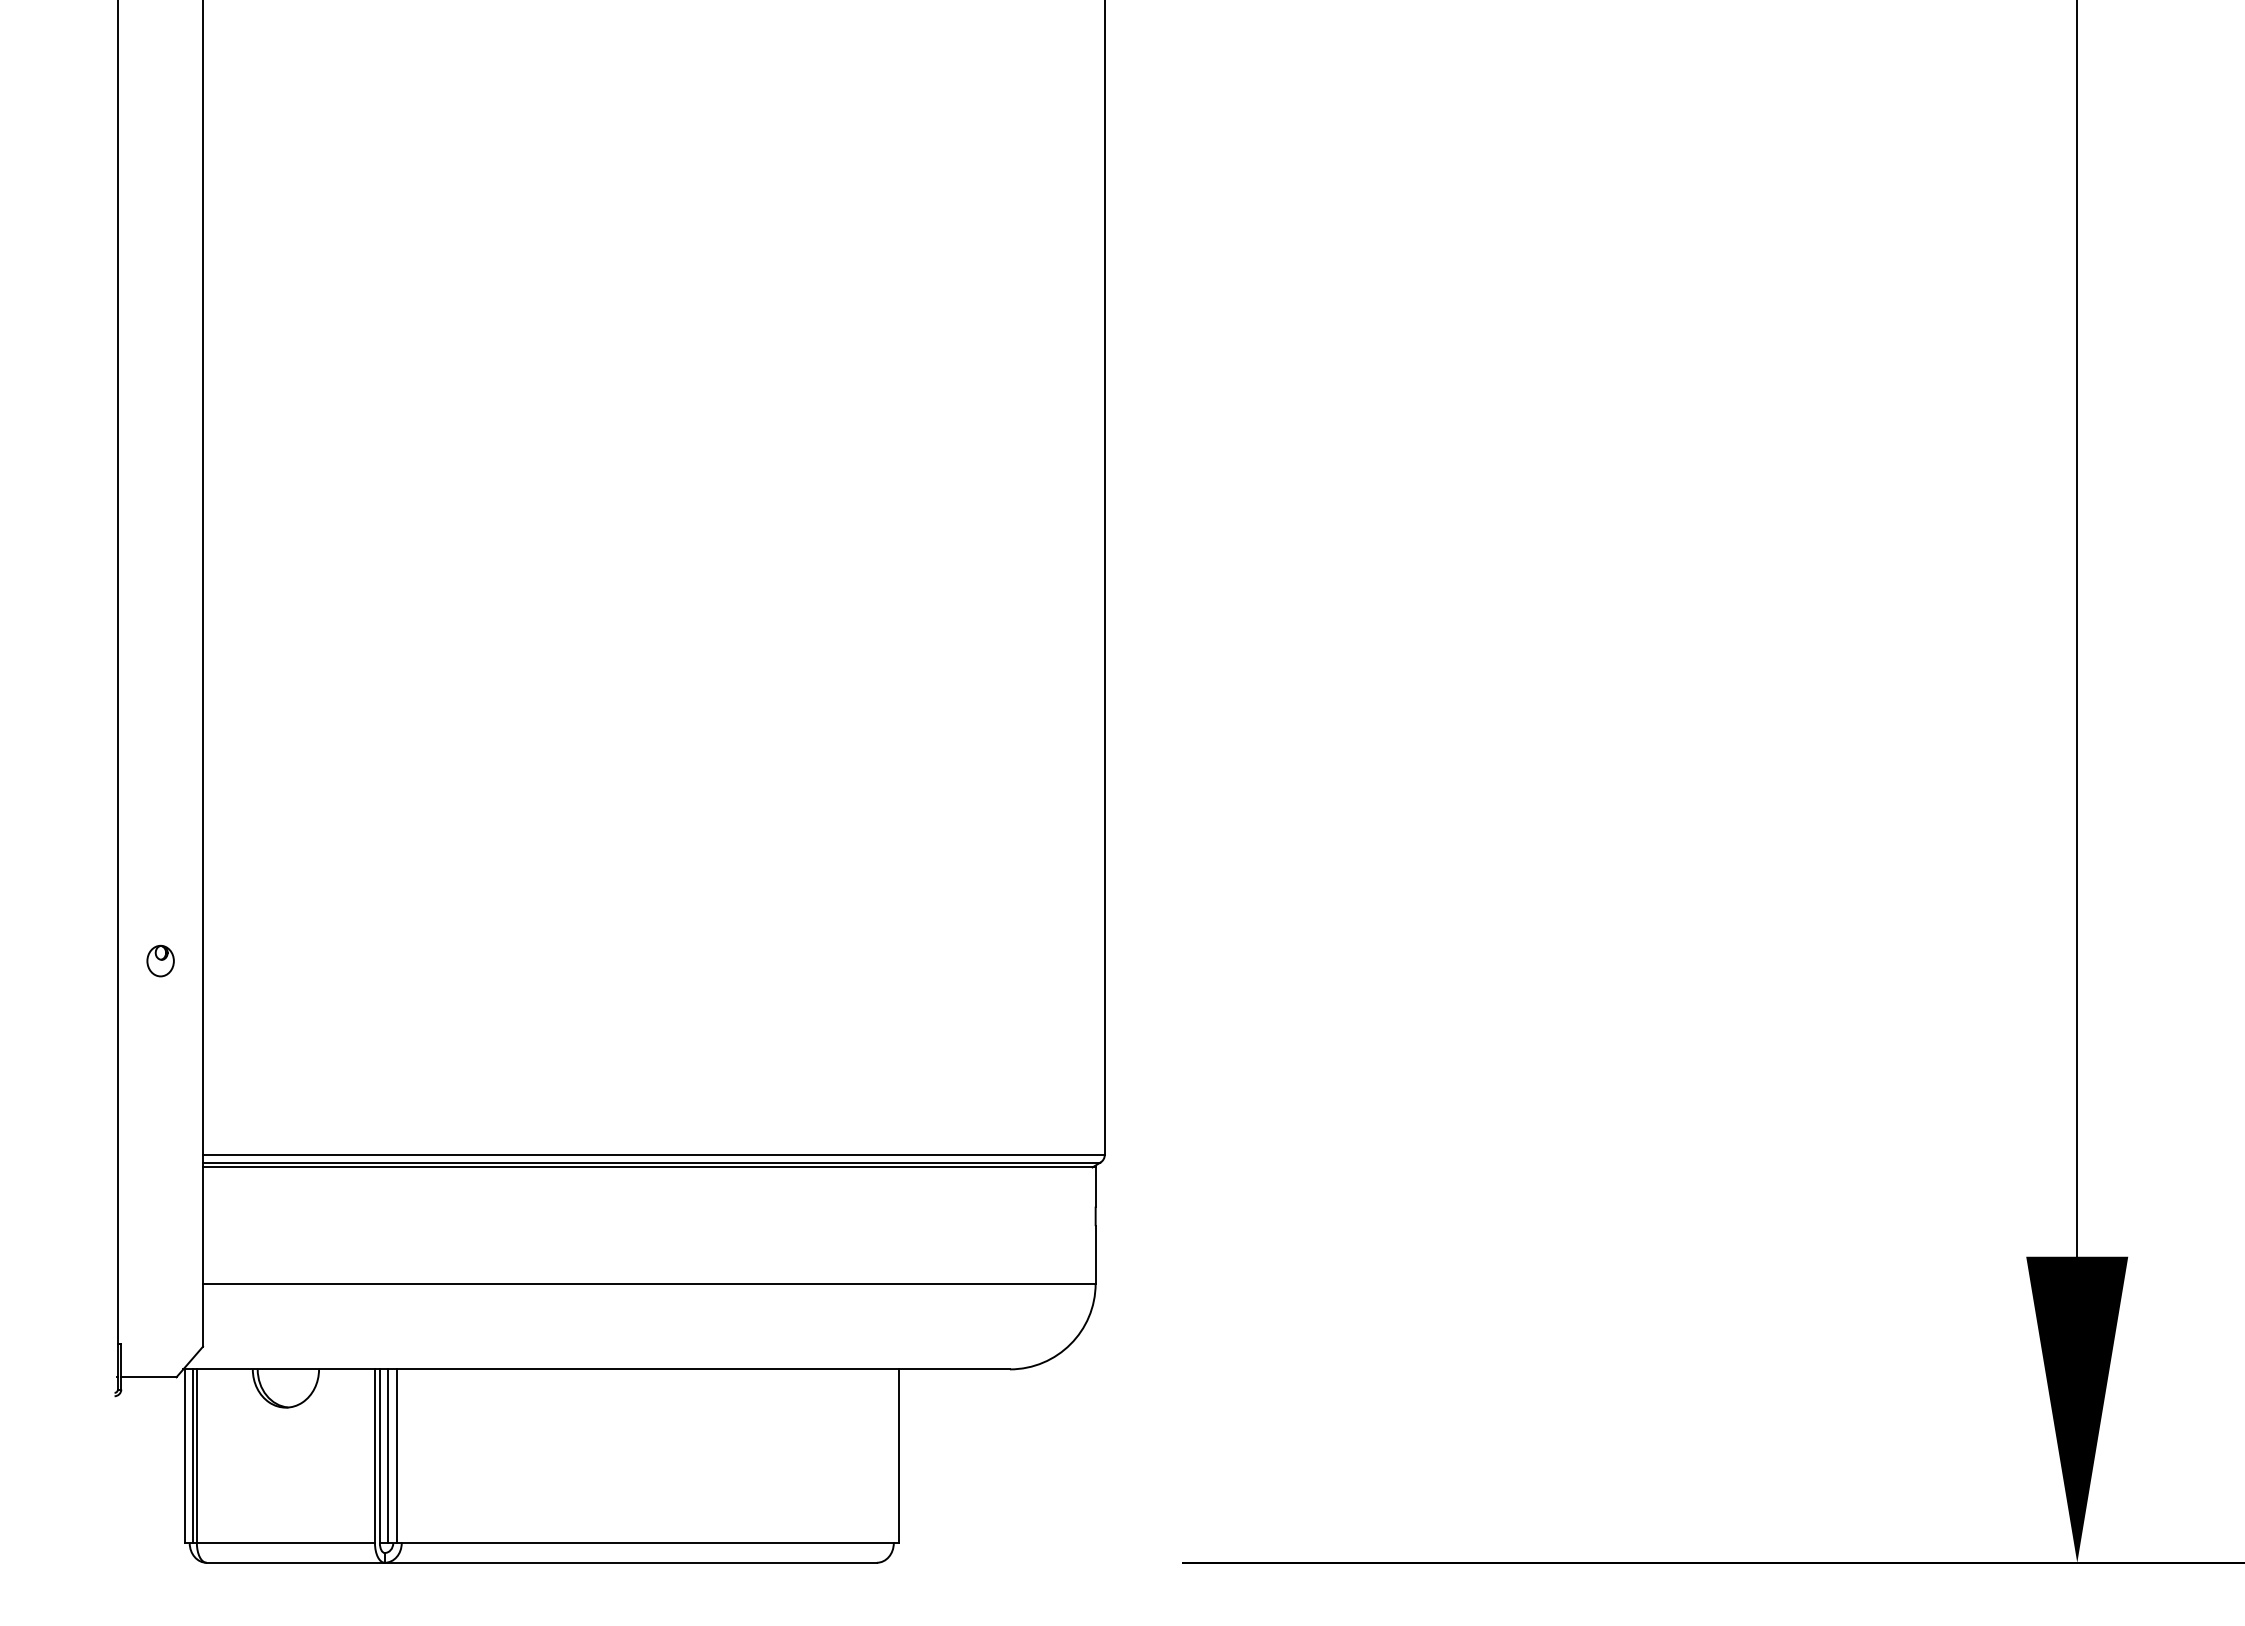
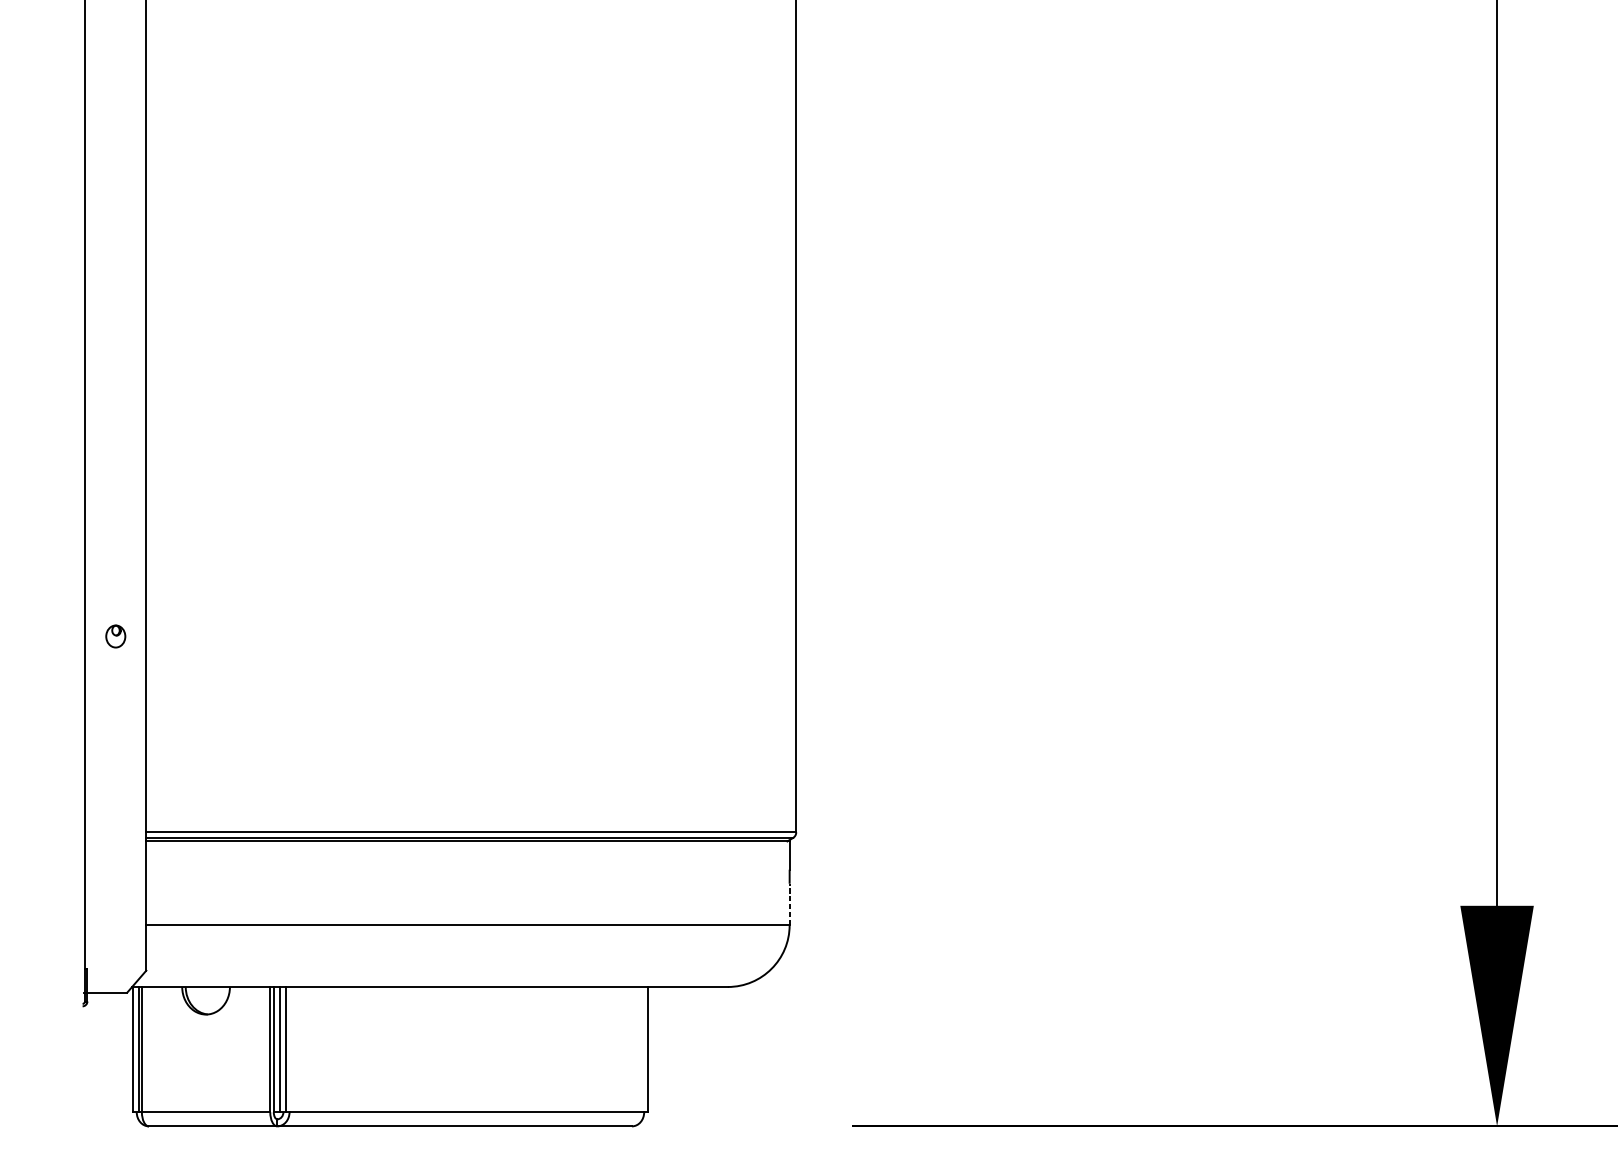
part: (160, 960) -> (115, 636), moved
line: (1095, 1254) -> (789, 904), solid -> dashed

